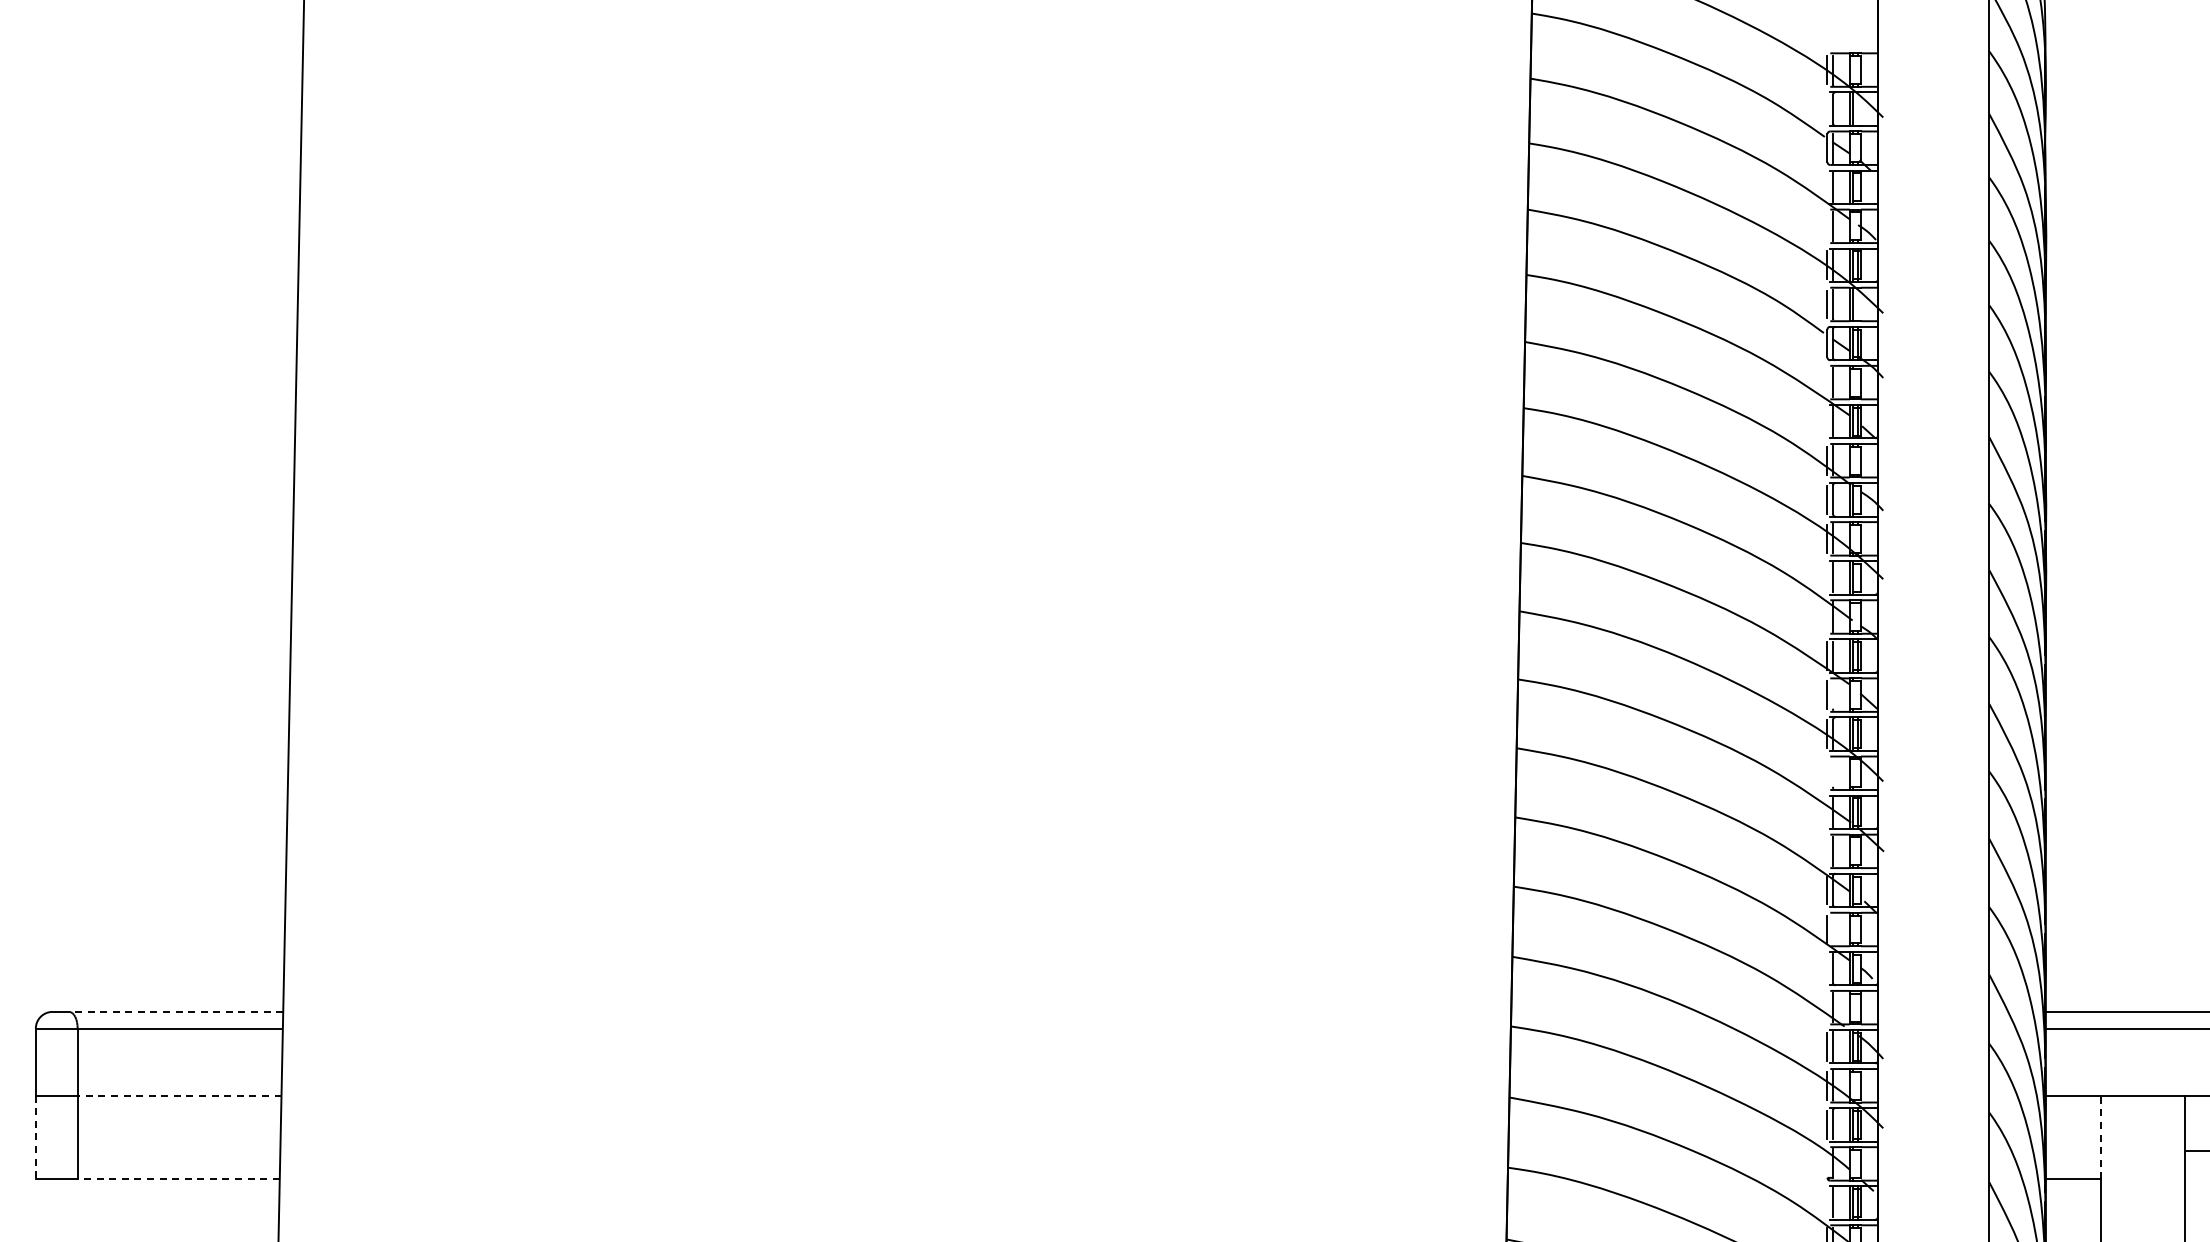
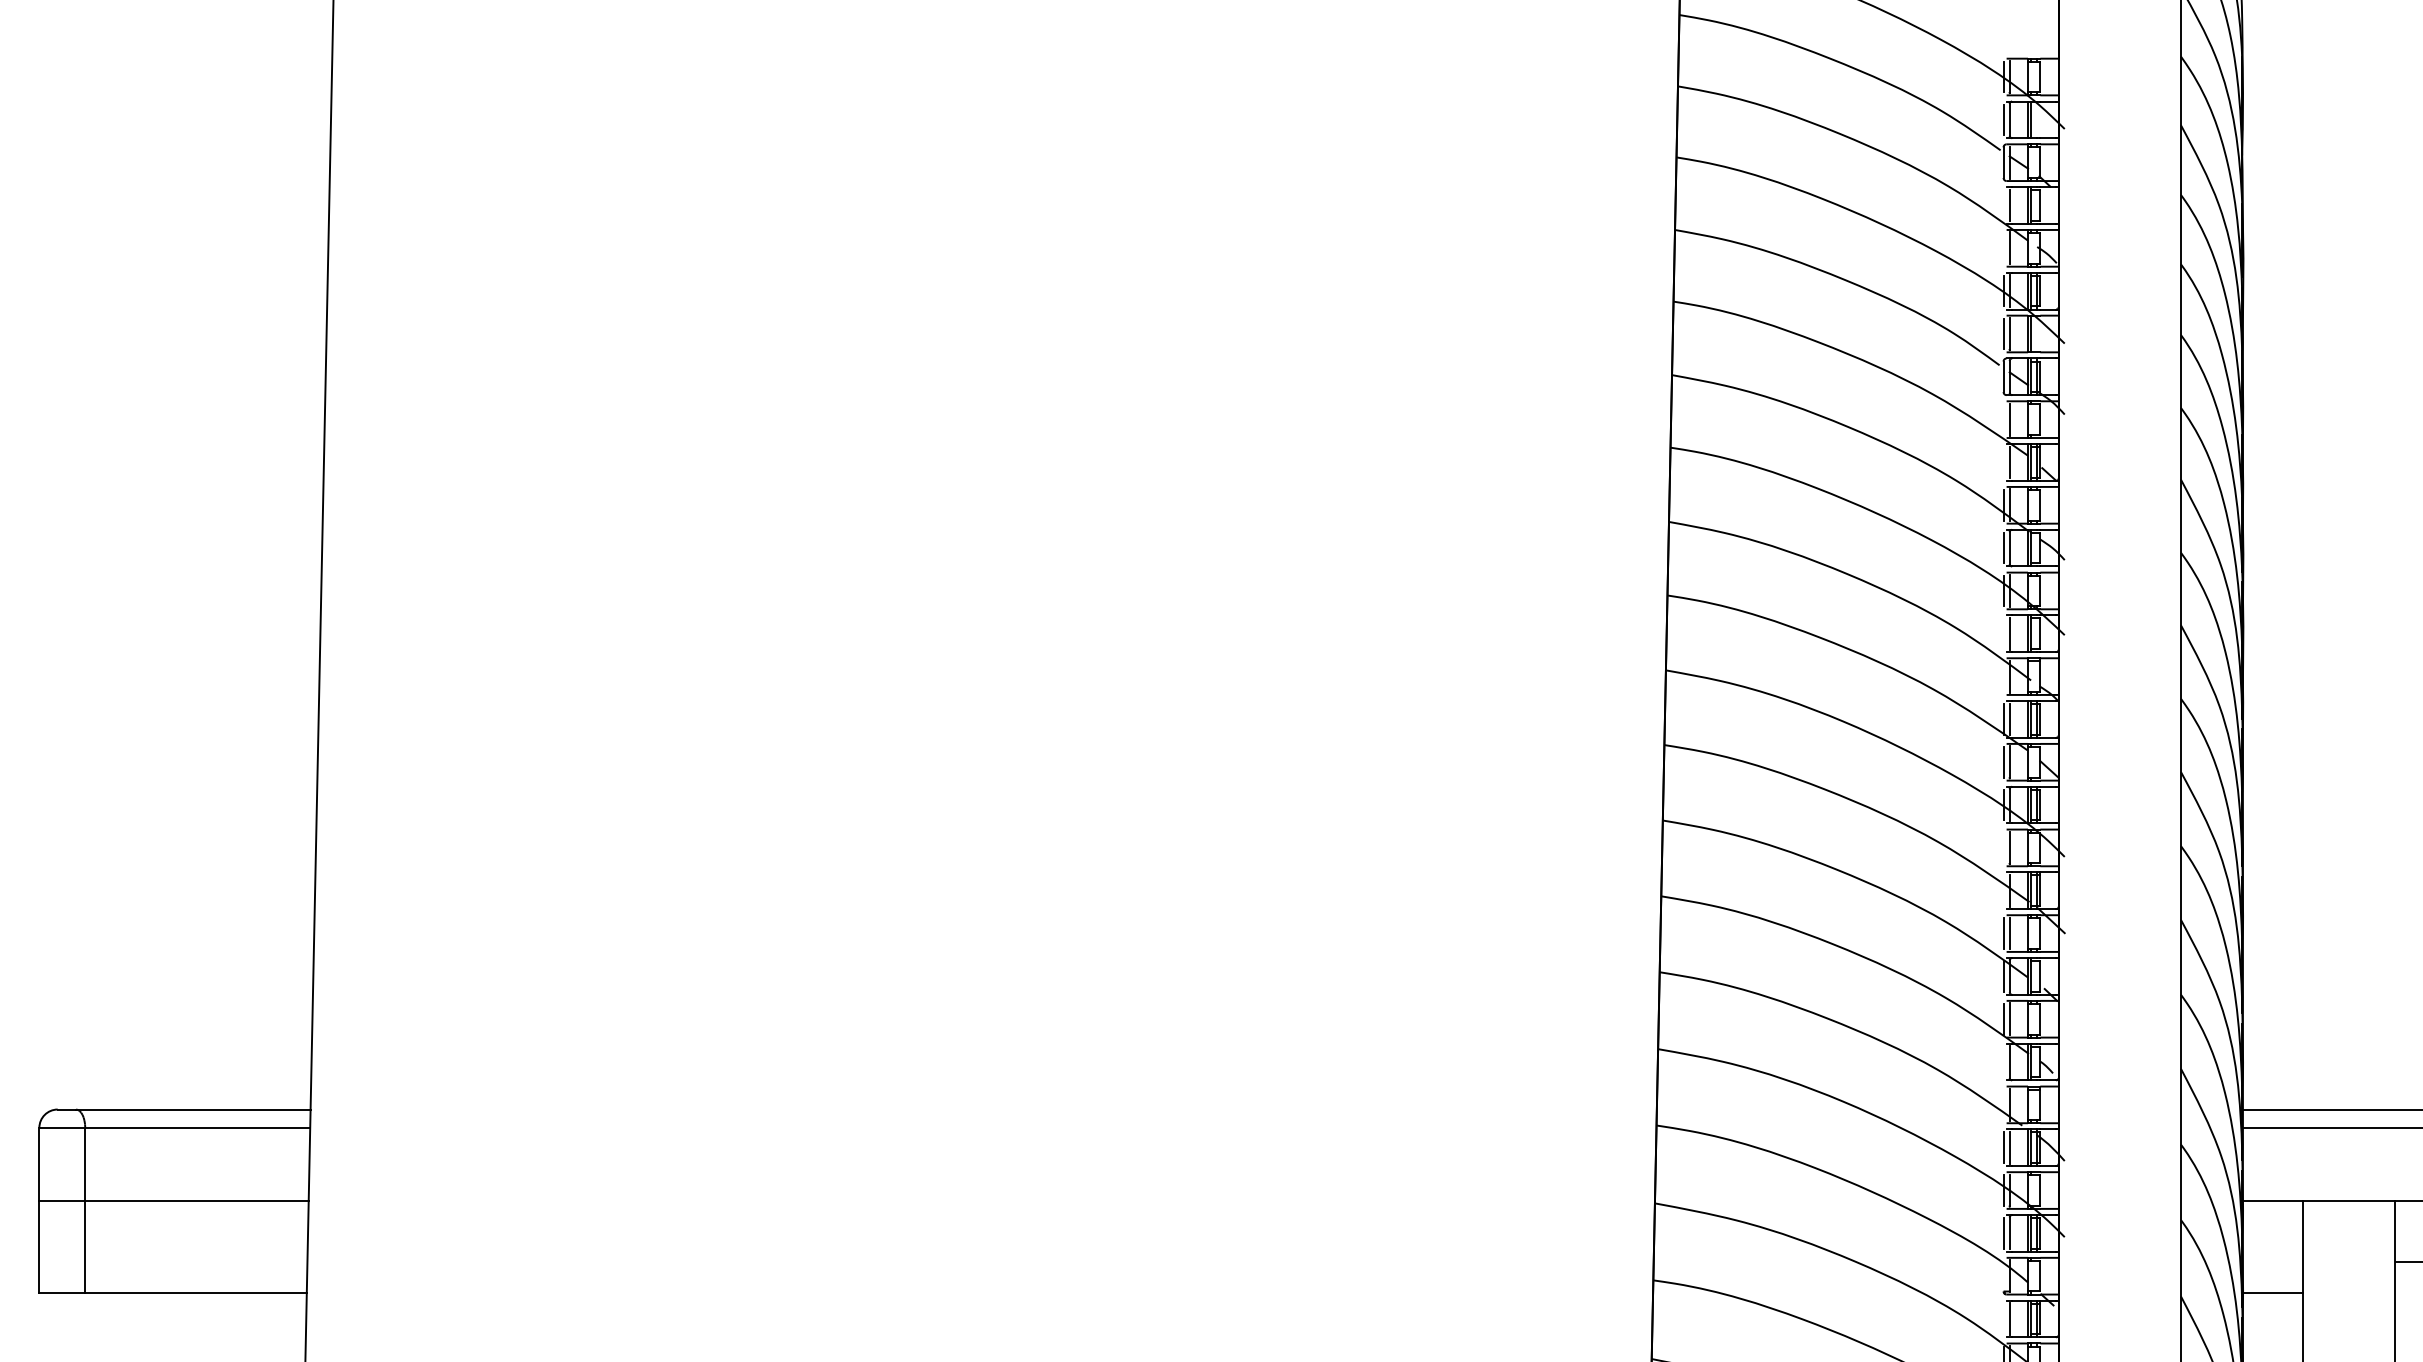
line: (1827, 109) -> (2003, 120), added
line: (1833, 694) -> (2010, 761), added
line: (1833, 772) -> (2010, 847), added
line: (1827, 851) -> (2003, 933), added
line: (1833, 929) -> (2010, 1019), added
line: (176, 1011) -> (193, 1109), dashed -> solid
line: (179, 1095) -> (196, 1201), dashed -> solid
line: (35, 1137) -> (39, 1247), dashed -> solid
line: (2100, 1137) -> (2302, 1247), dashed -> solid
line: (178, 1179) -> (195, 1293), dashed -> solid

